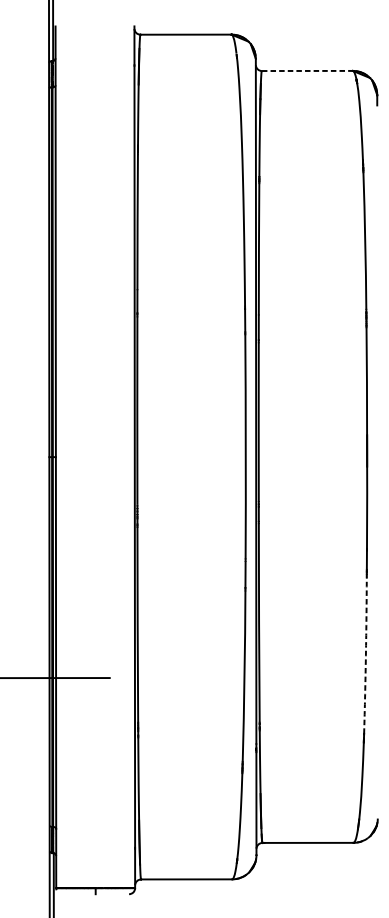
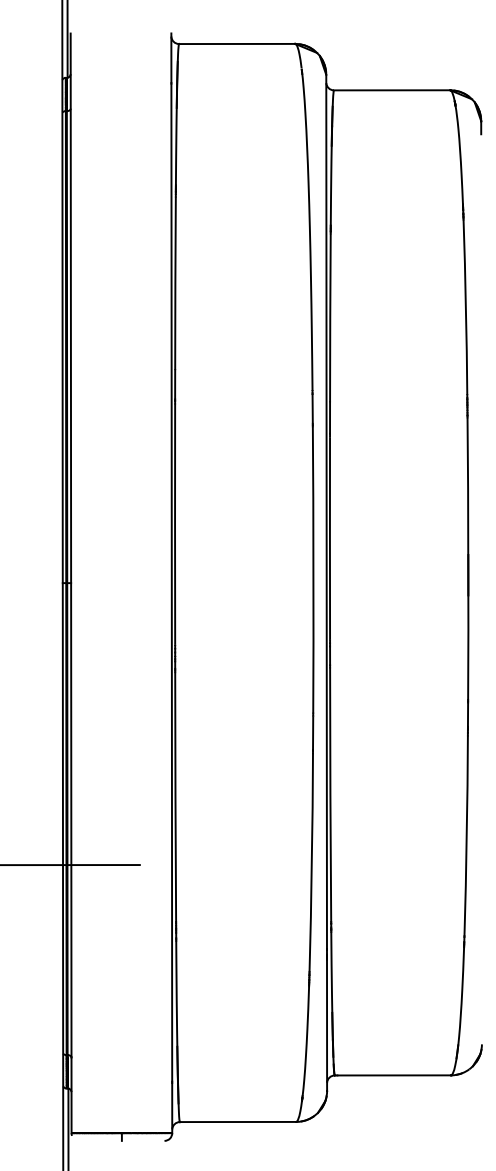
line: (307, 71) -> (392, 90), dashed -> solid
arc: (365, 654) -> (466, 835), dashed -> solid

